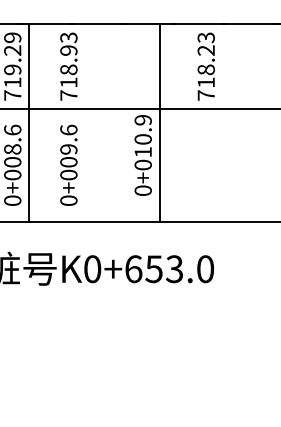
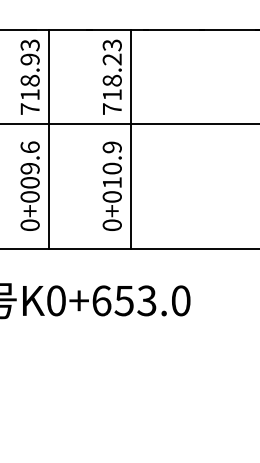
text: (205, 66) -> (111, 77), moved
line: (85, 122) -> (48, 138), added
text: (142, 155) -> (111, 186), moved

